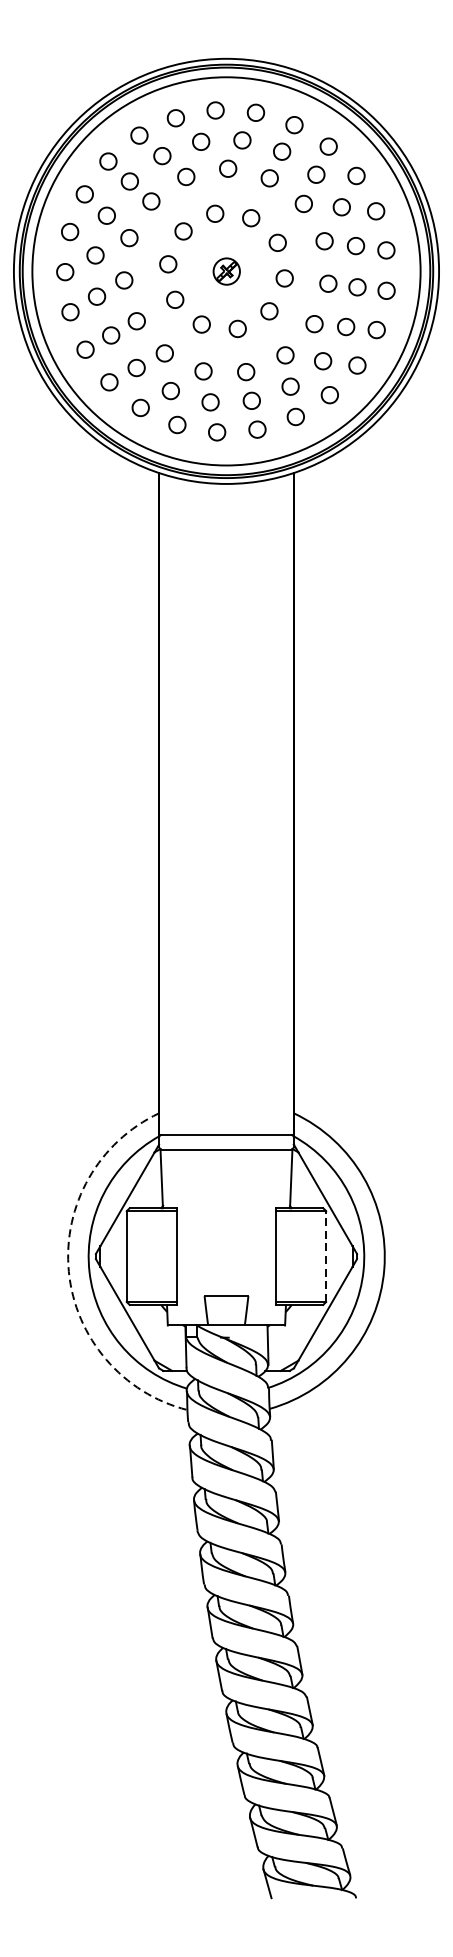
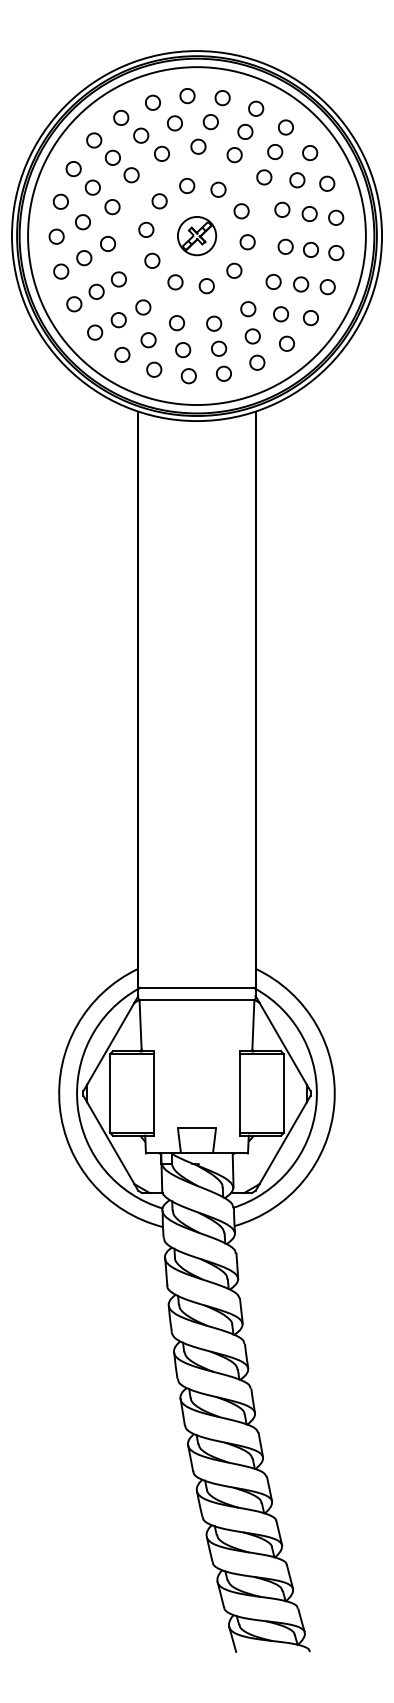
part: (227, 271) -> (197, 236), size x1.67
line: (325, 1256) -> (283, 1093), dashed -> solid
arc: (68, 1271) -> (59, 1106), dashed -> solid

